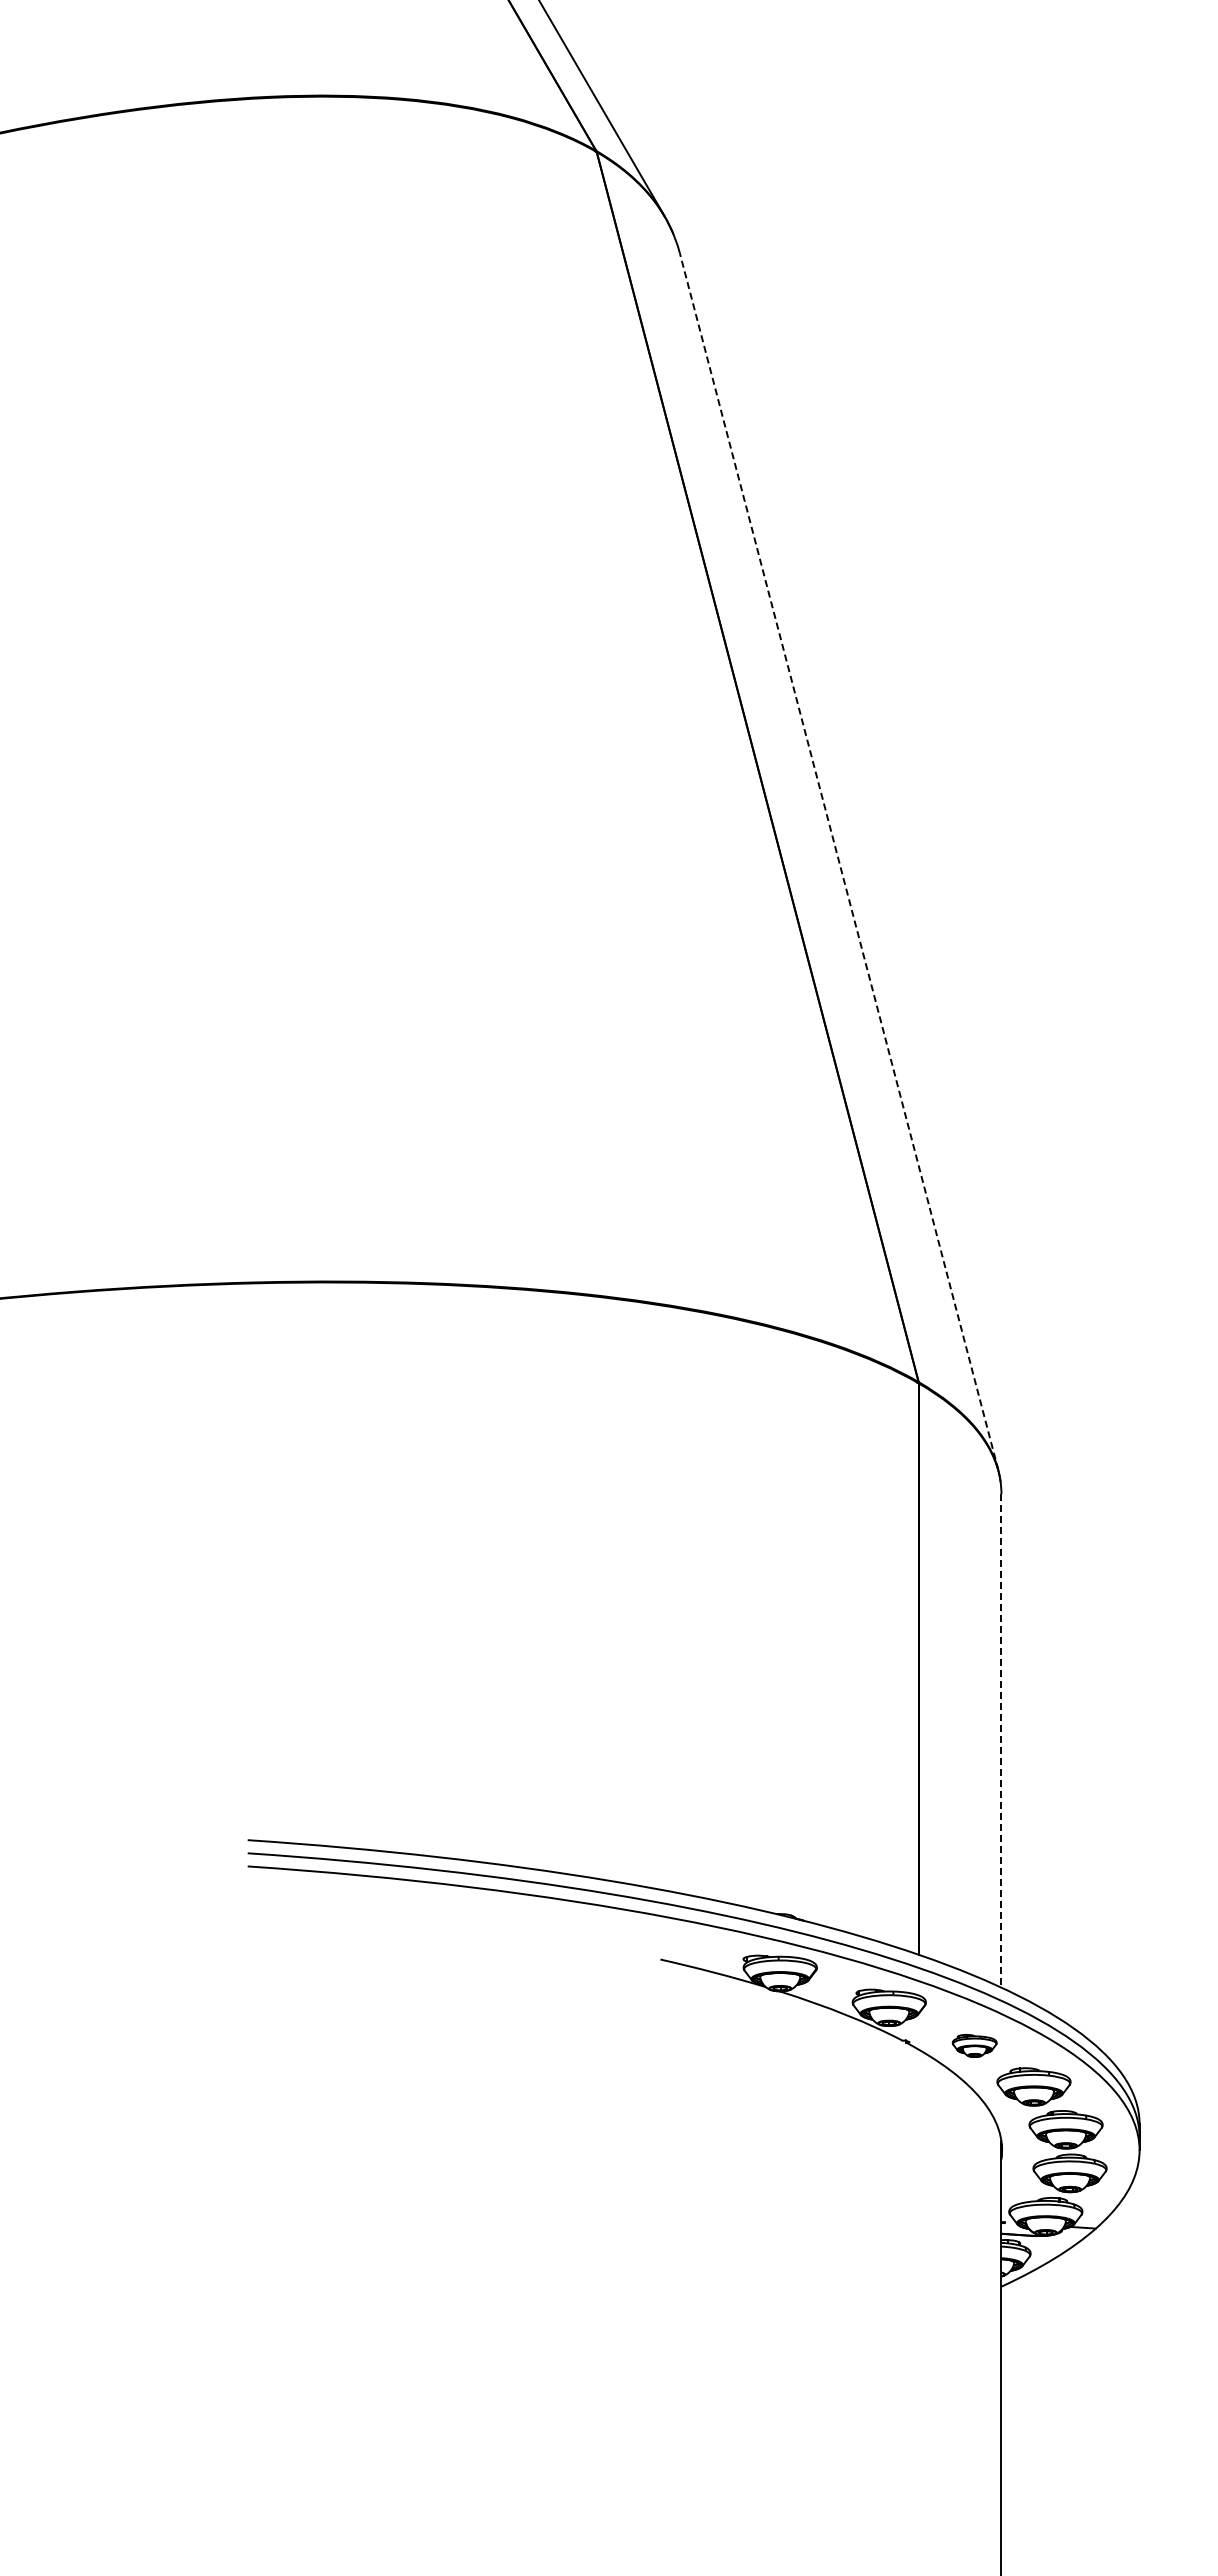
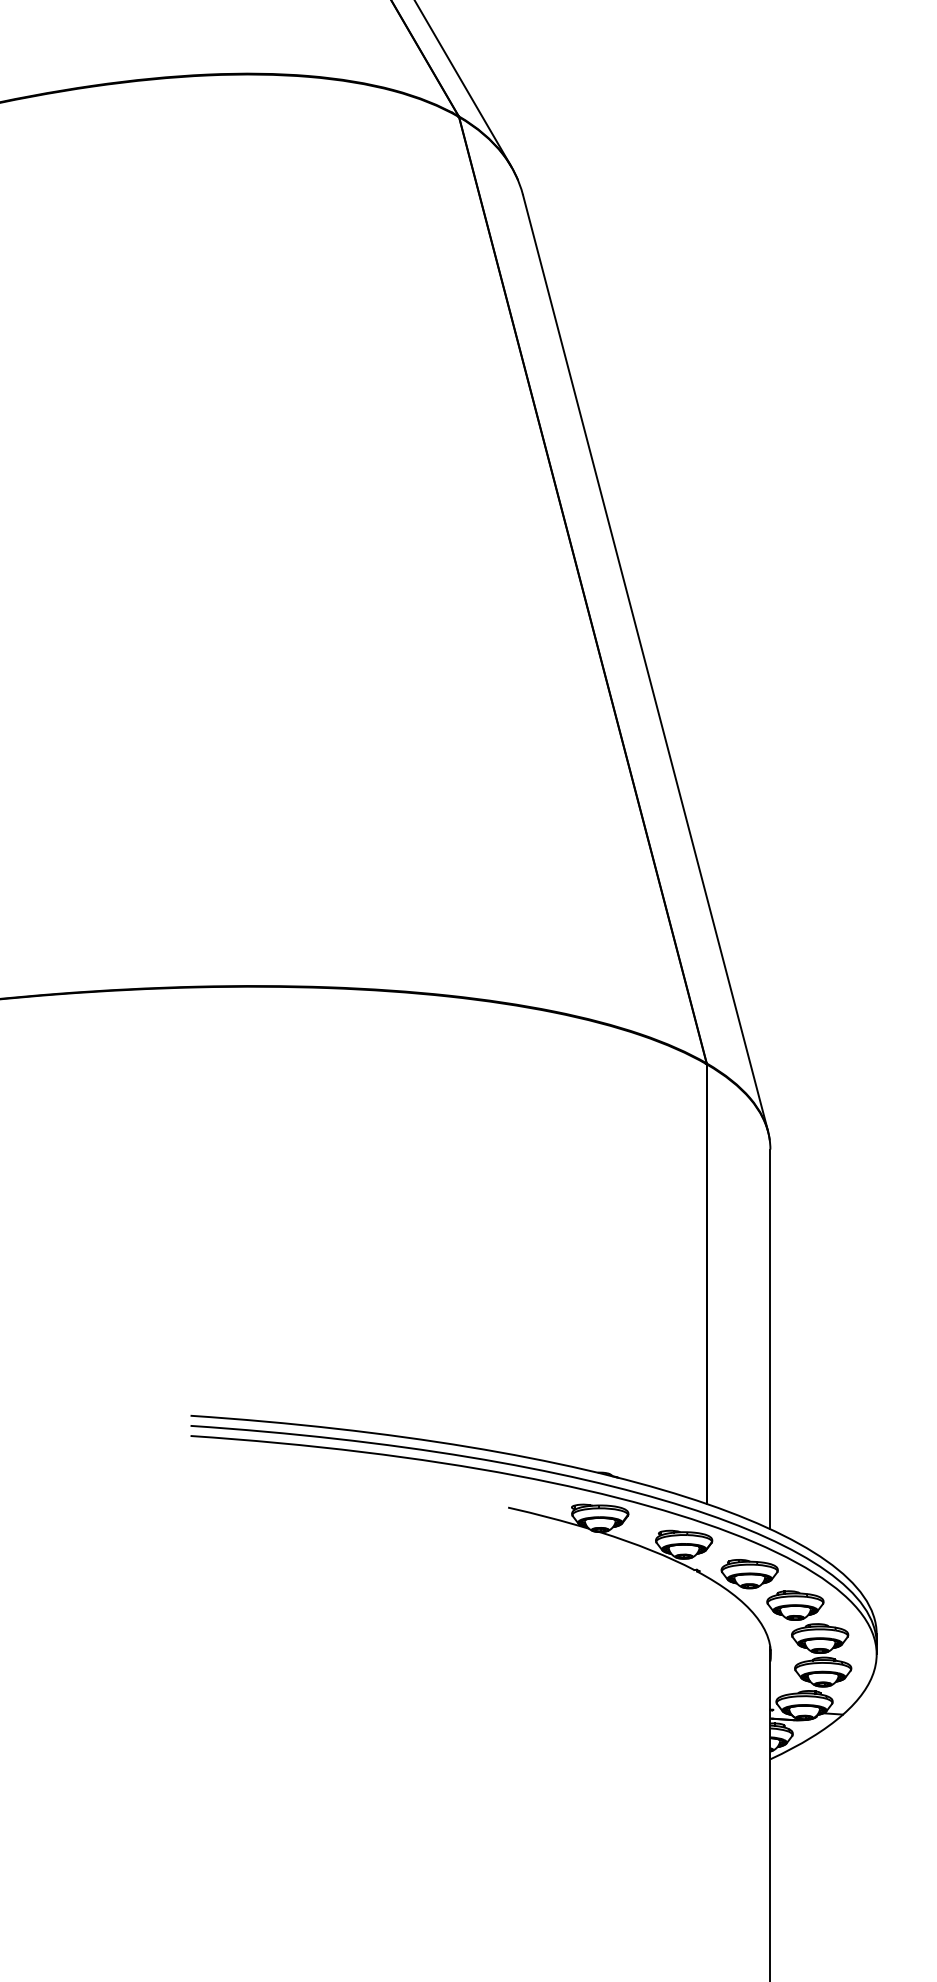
line: (839, 861) -> (645, 662), dashed -> solid
line: (1001, 1740) -> (770, 1339), dashed -> solid
part: (974, 2045) -> (749, 1573), size x1.67

